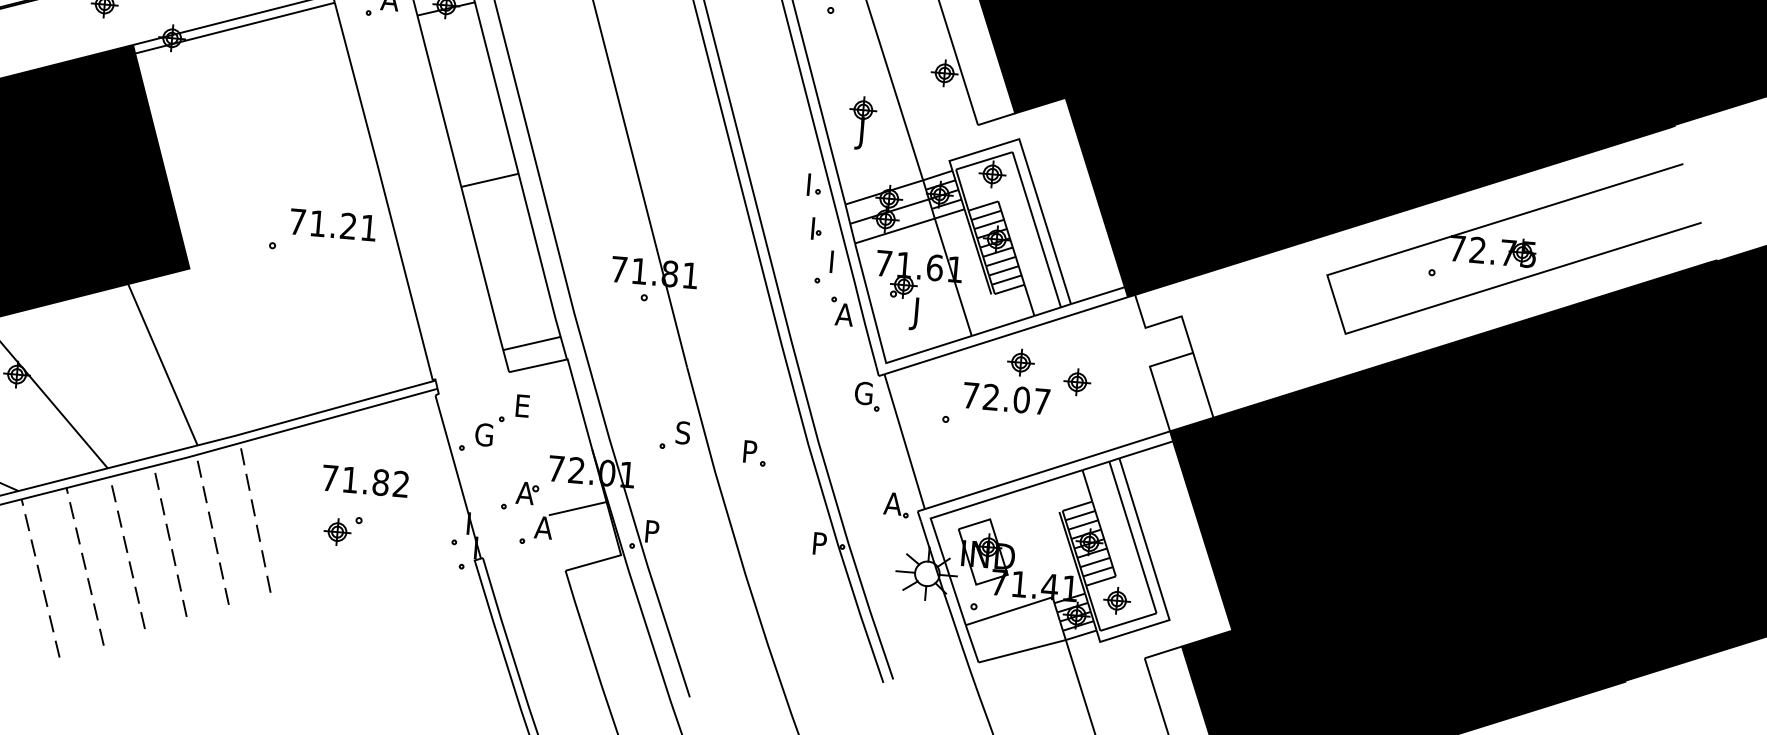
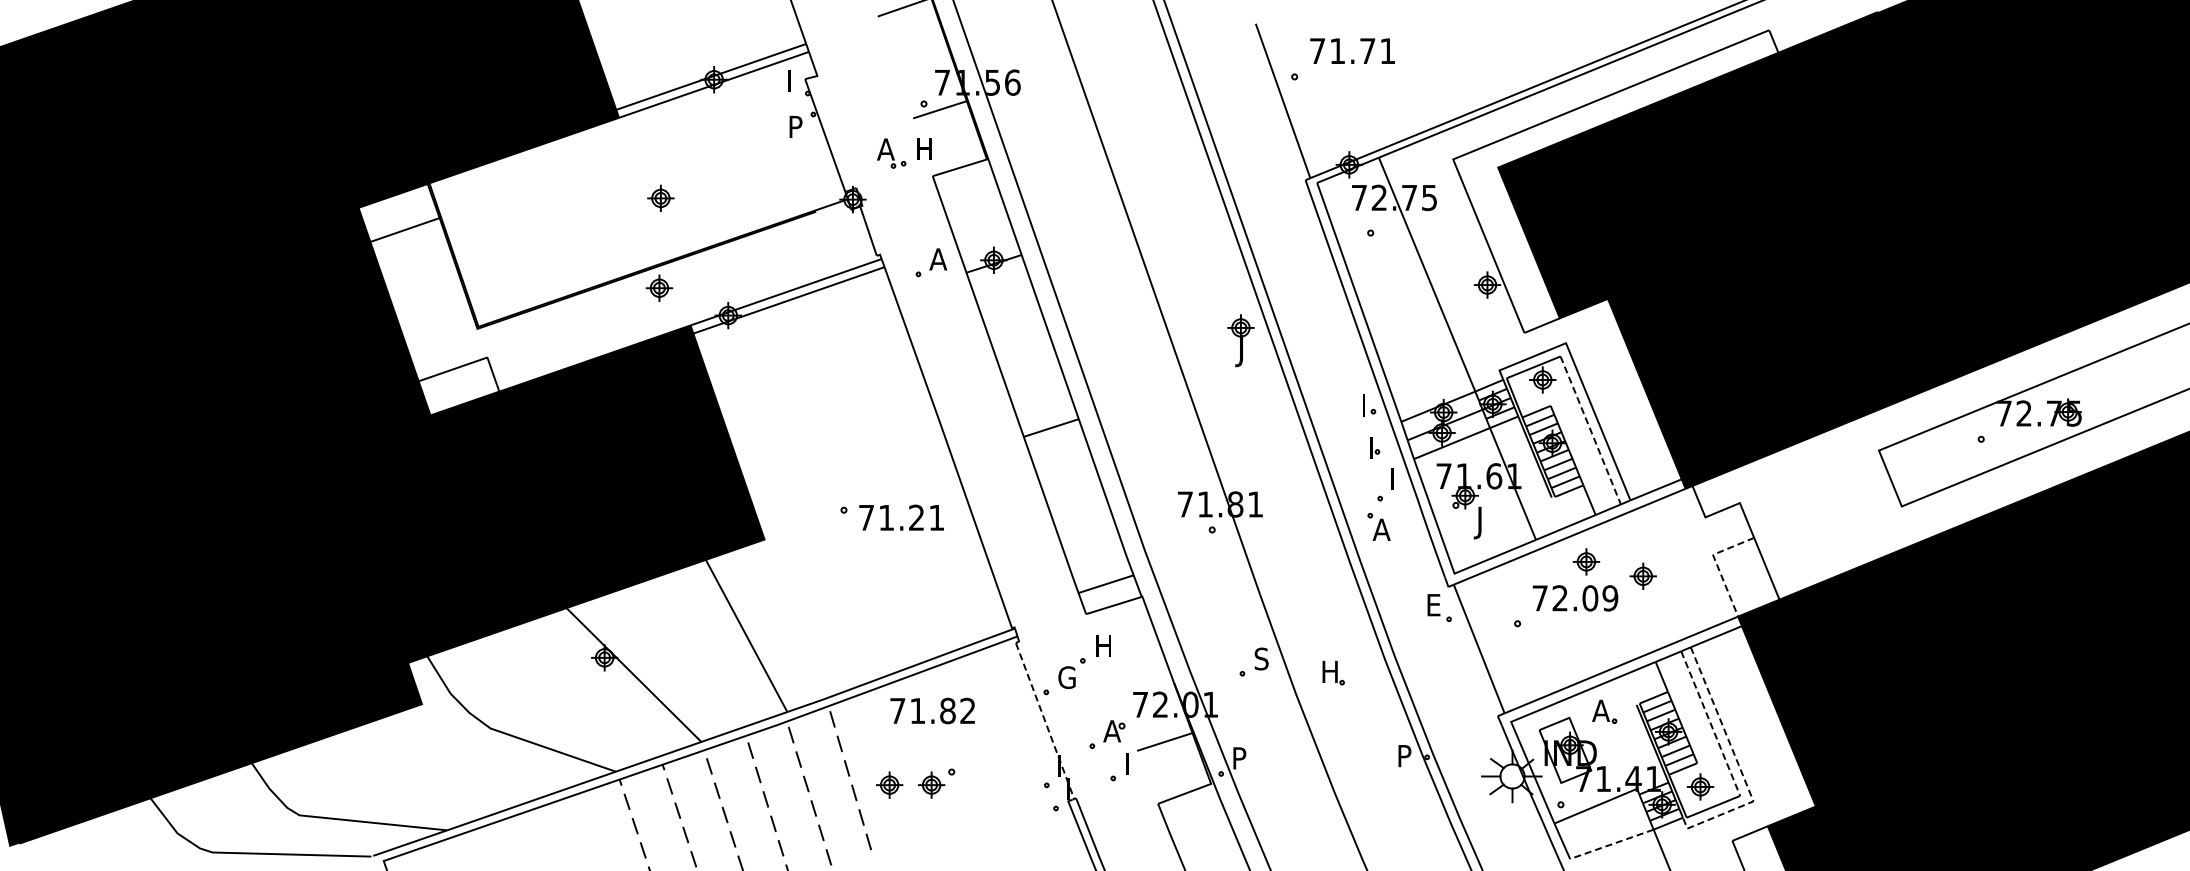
part: (861, 122) -> (1240, 340), moved
text: (333, 224) -> (901, 517), moved
line: (1036, 229) -> (1590, 430), solid -> dashed
part: (841, 311) -> (1378, 526), moved
line: (1153, 377) -> (1717, 565), solid -> dashed
text: (863, 392) -> (1434, 604), G -> E
text: (1042, 401) -> (1610, 598), 72.07 -> 72.09
text: (524, 405) -> (1104, 645), E -> H
text: (752, 451) -> (1331, 671), P -> H
line: (458, 477) -> (1045, 721), solid -> dashed
text: (365, 480) -> (932, 710), moved
part: (896, 504) -> (1604, 711), moved
part: (294, 527) -> (889, 784), added
text: (544, 527) -> (1133, 763), A -> I
line: (1132, 538) -> (1710, 724), solid -> dashed
line: (1157, 581) -> (1738, 764), solid -> dashed
line: (1021, 651) -> (1611, 844), solid -> dashed

